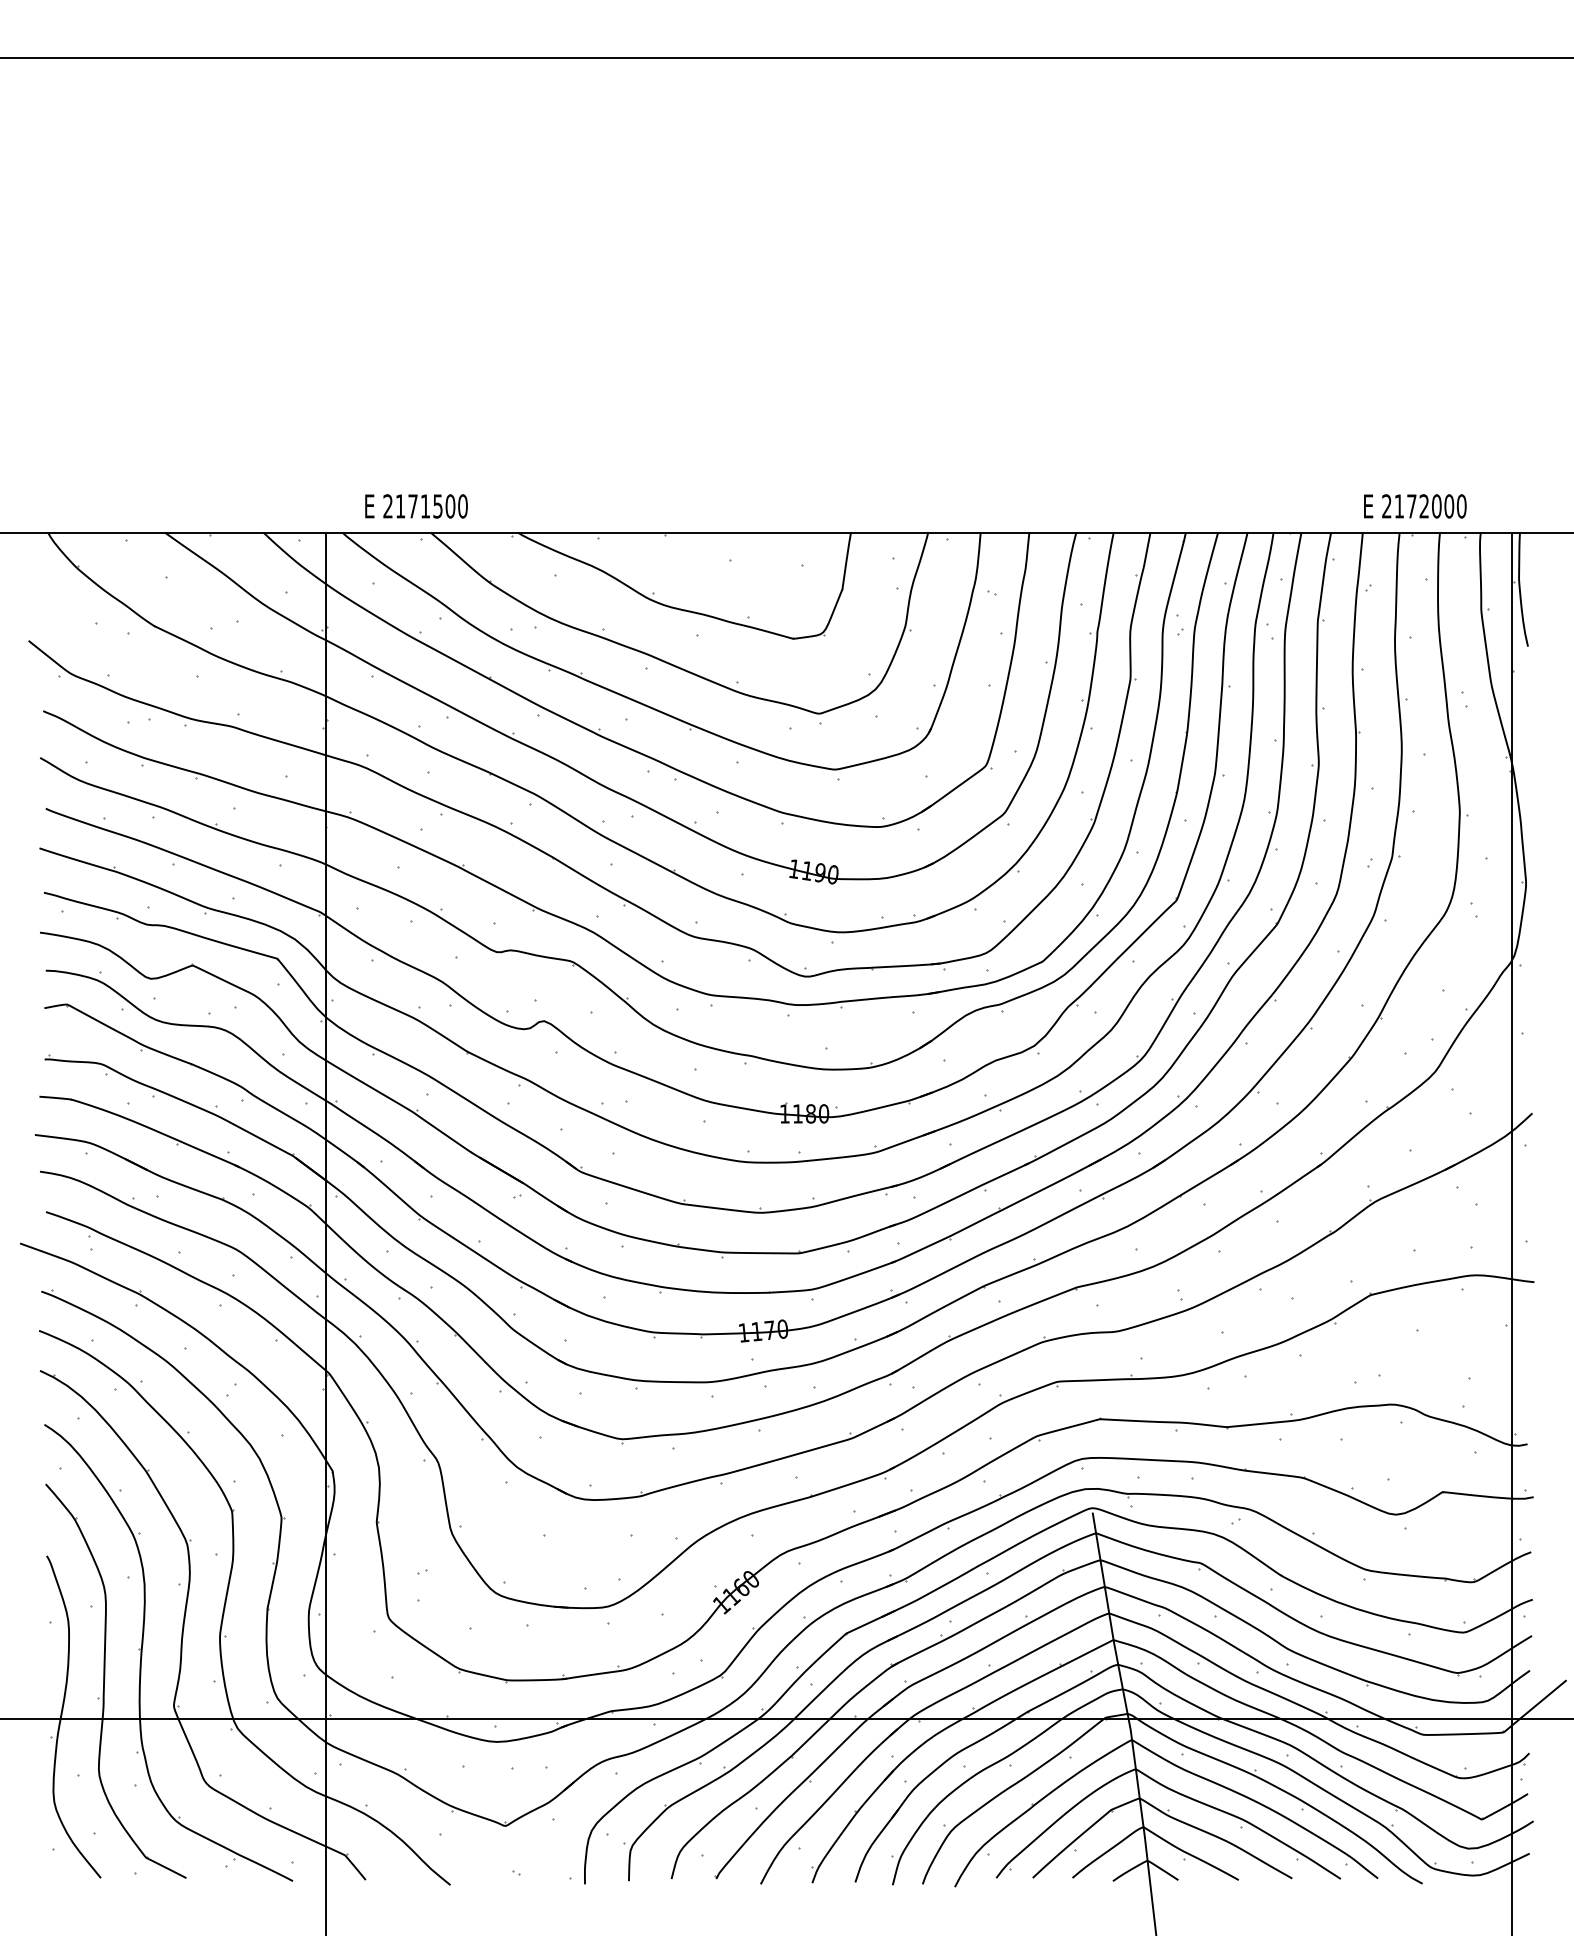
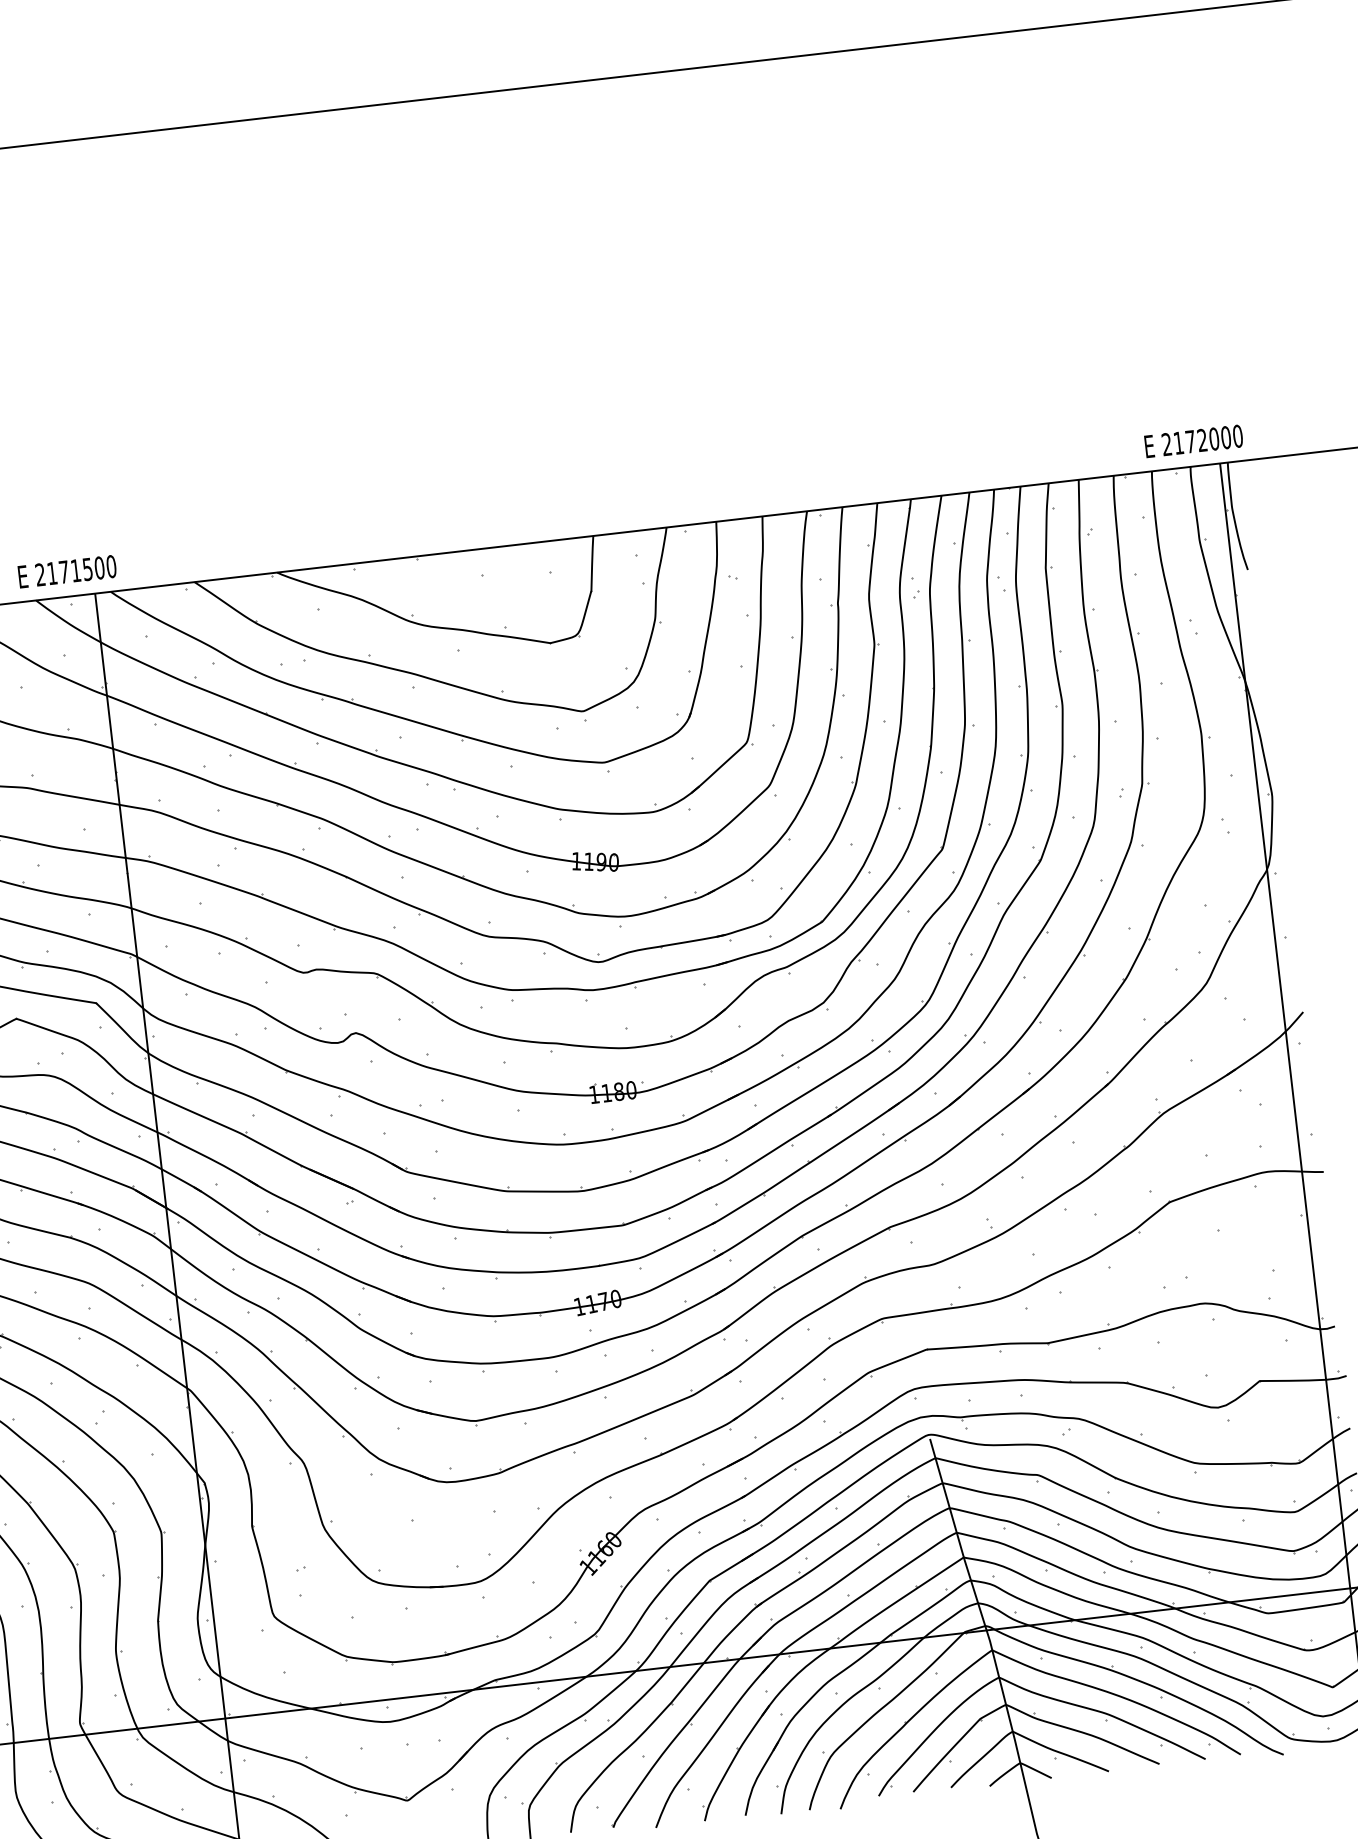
text: (416, 506) -> (67, 571), moved
text: (1415, 506) -> (1194, 441), moved

